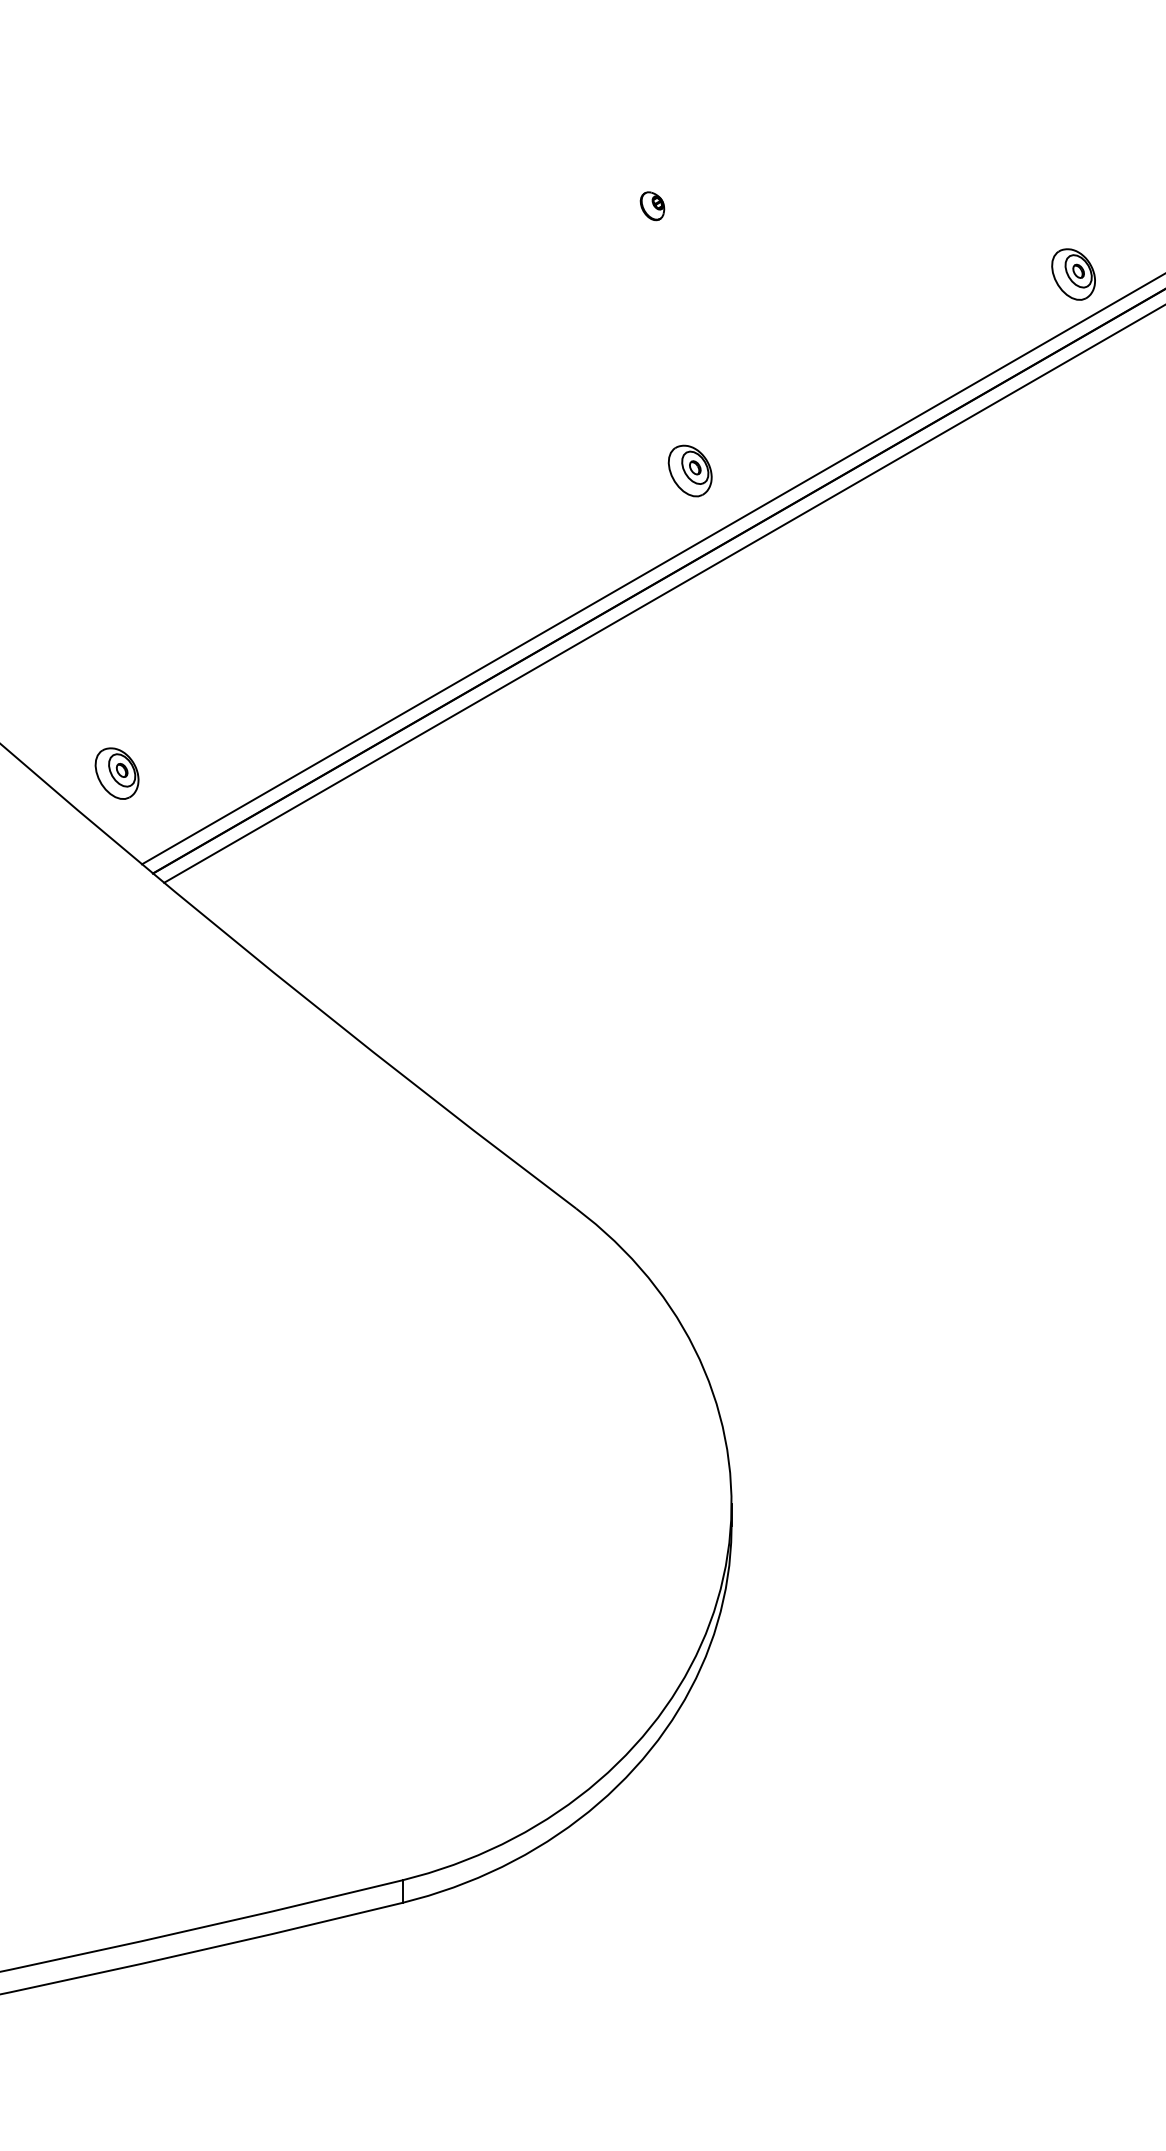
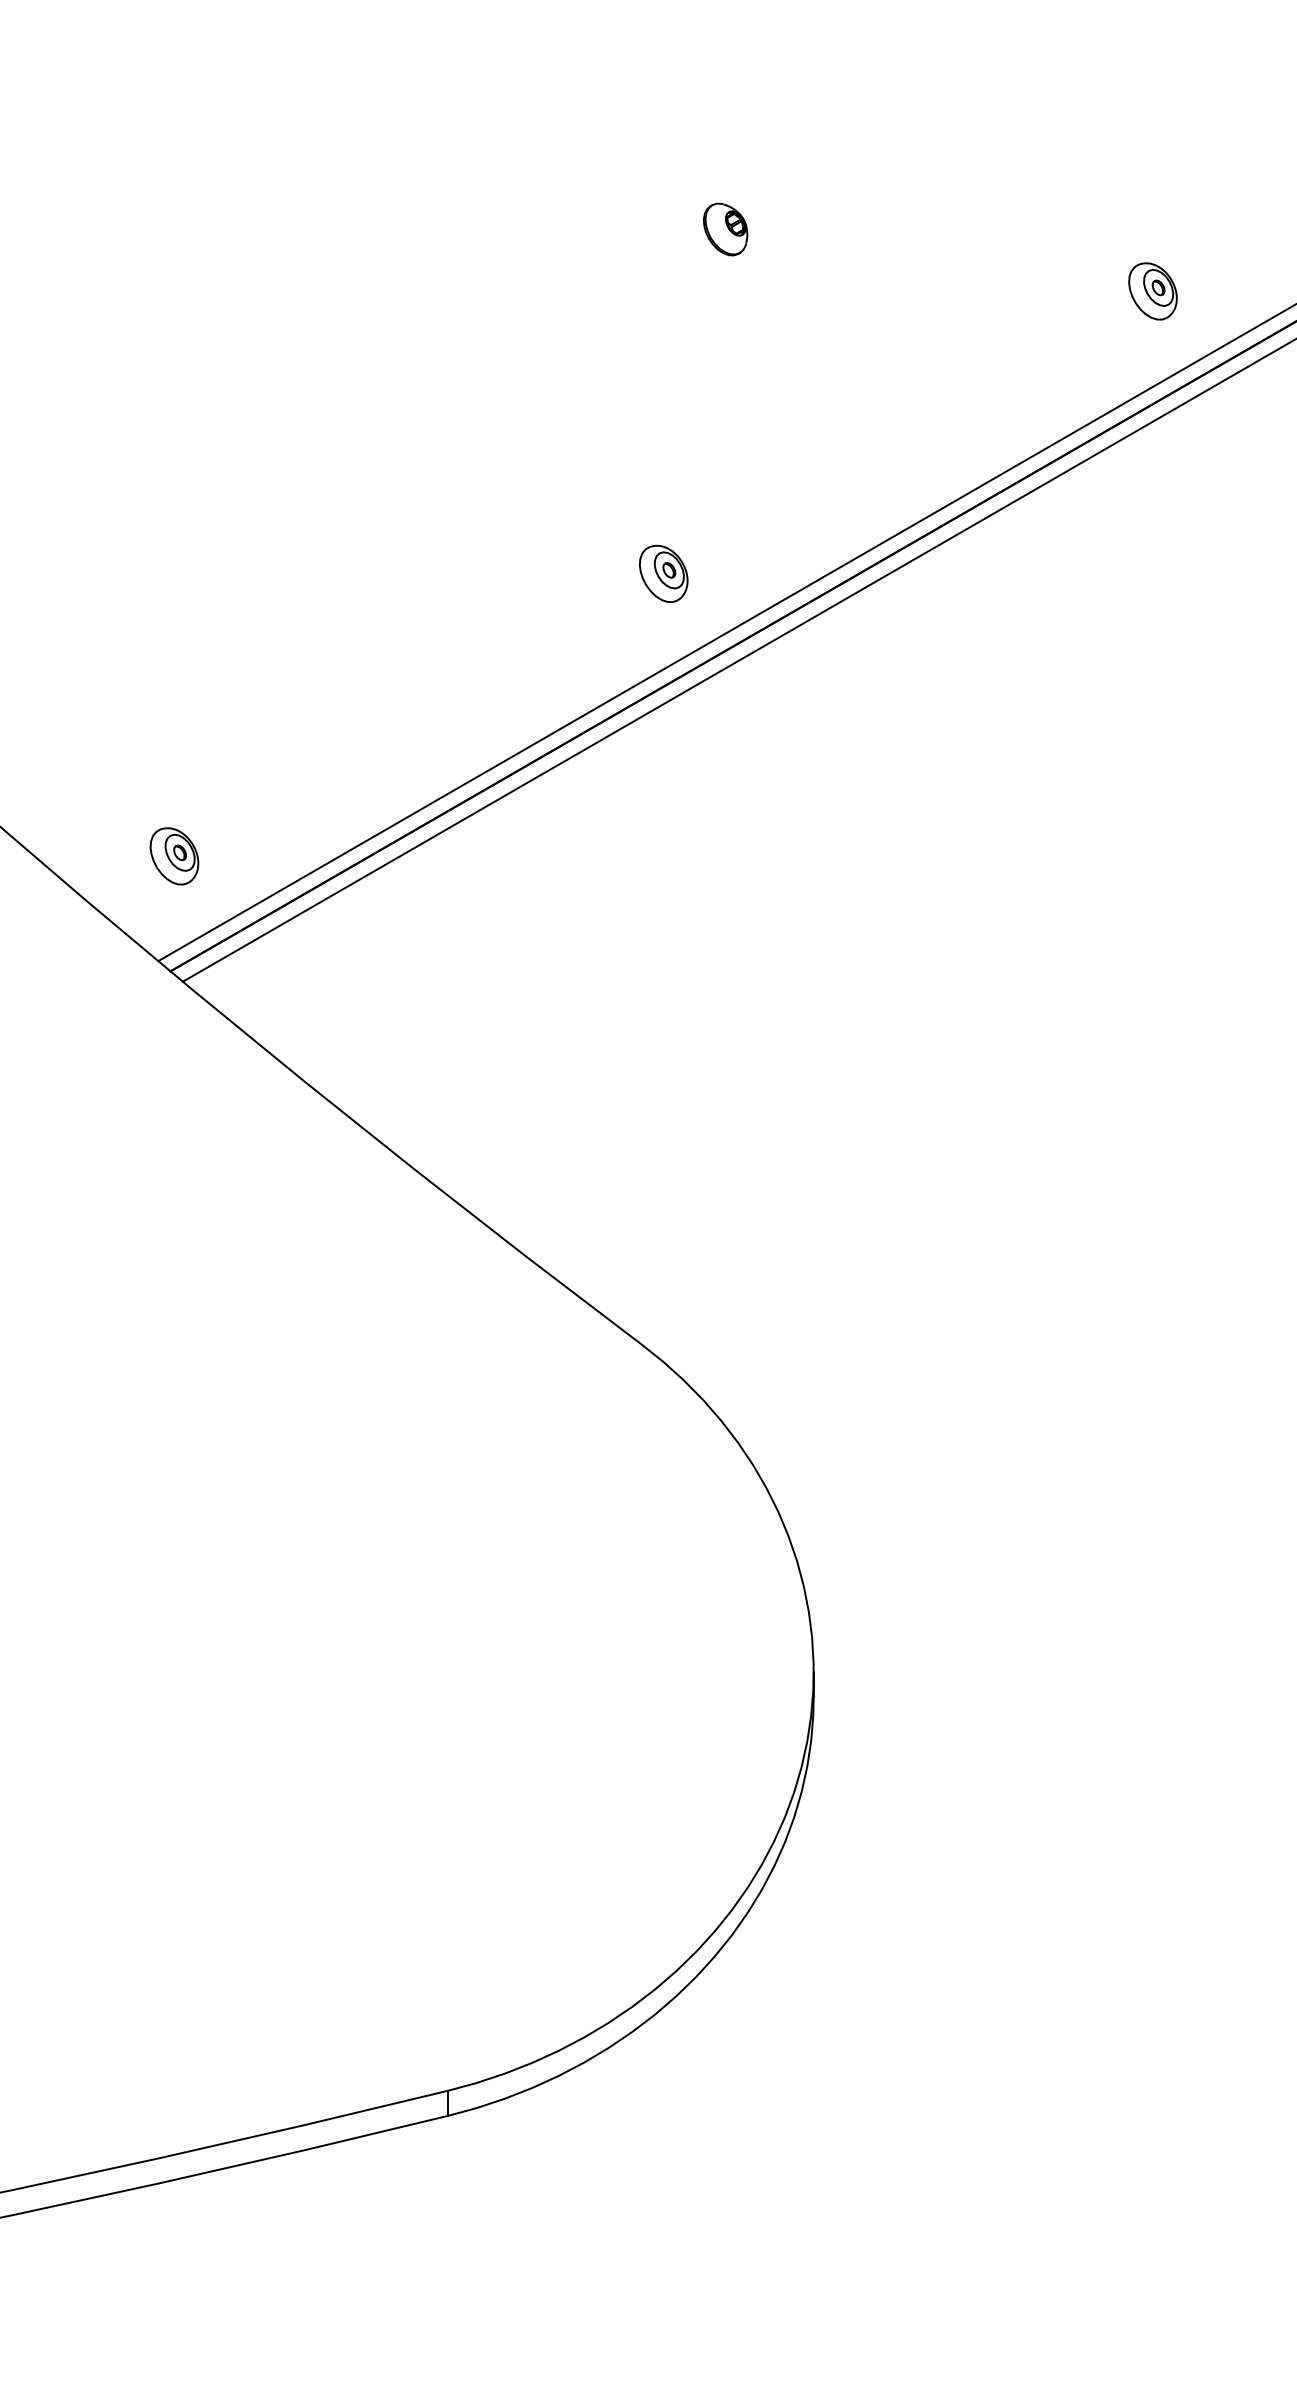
part: (652, 206) -> (725, 229), size x1.67
part: (1073, 274) -> (1152, 291), moved
part: (690, 470) -> (663, 573), moved
part: (117, 773) -> (174, 856), moved

